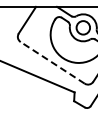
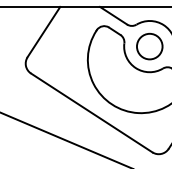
line: (52, 62) -> (91, 112), dashed -> solid

